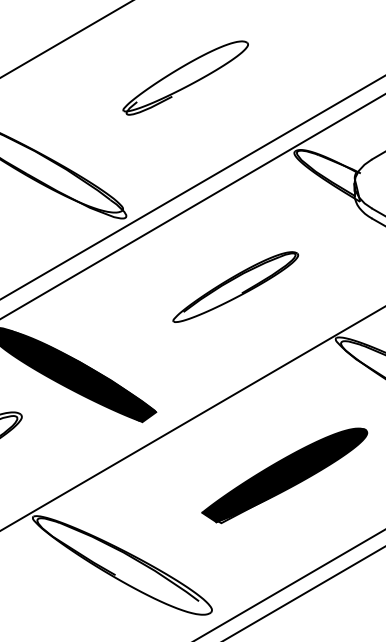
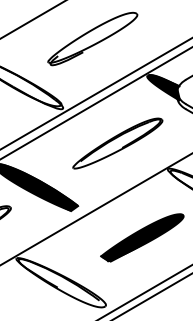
part: (185, 77) -> (92, 38), size x1.43
fill: (326, 175) -> (163, 87), added
part: (234, 287) -> (117, 143), size x1.43

